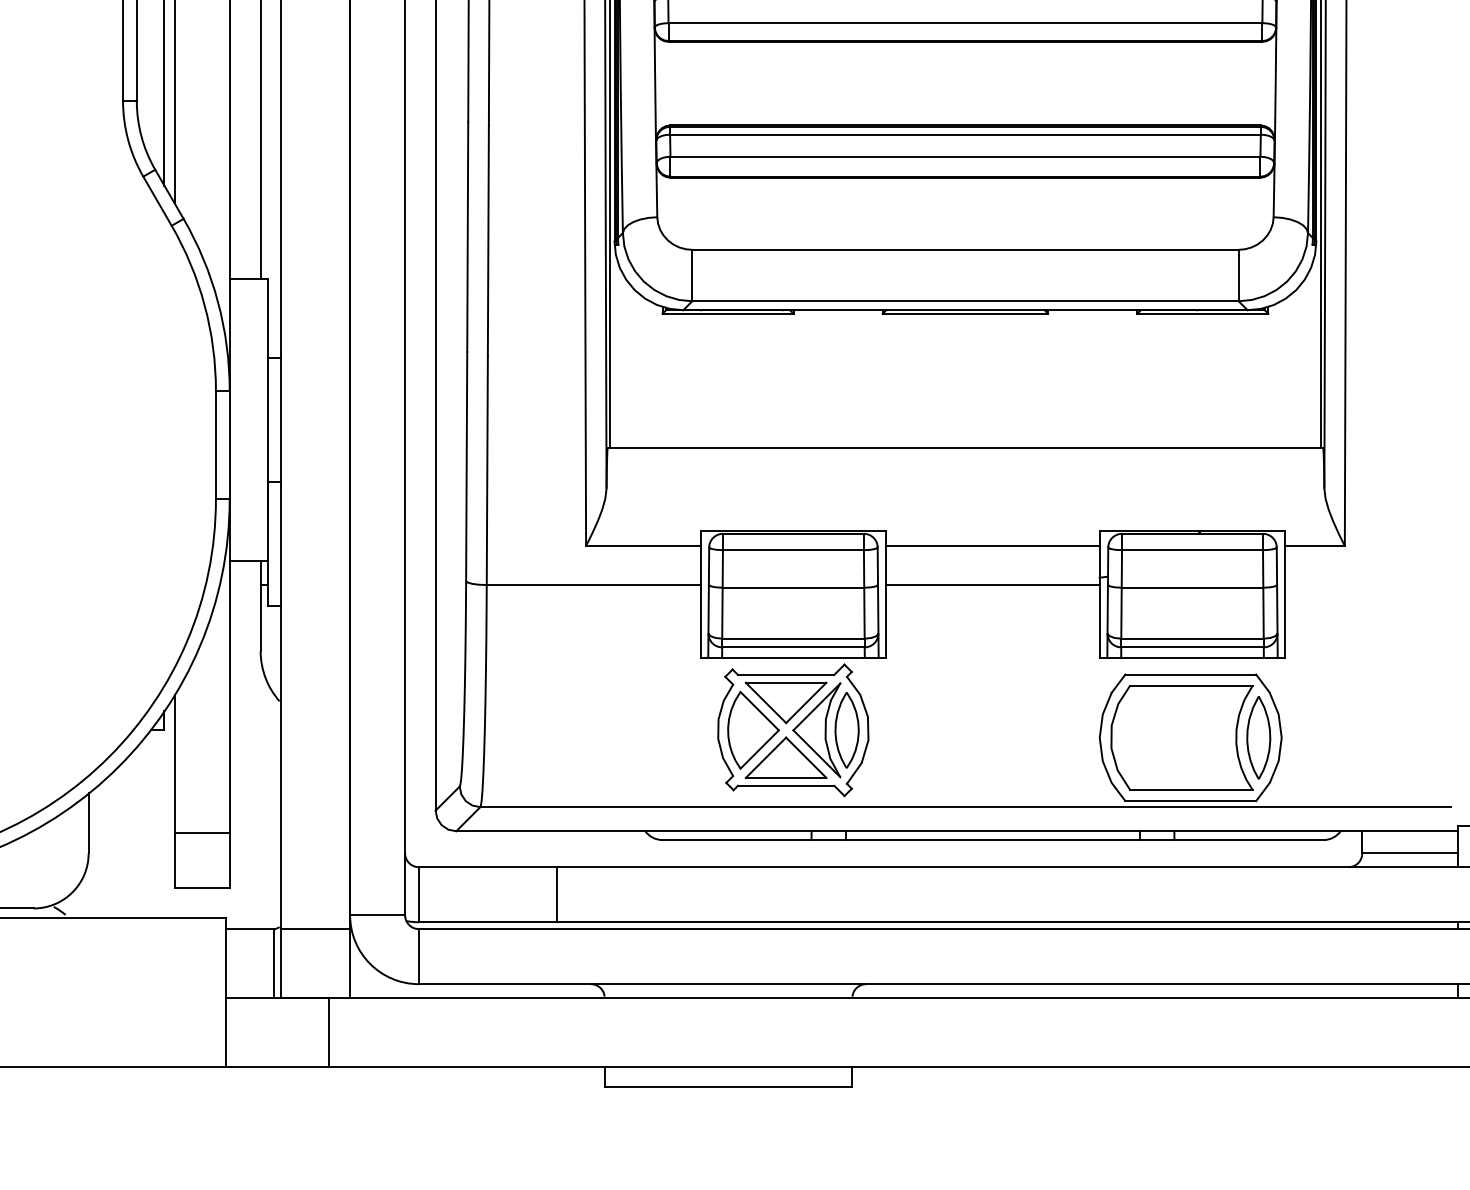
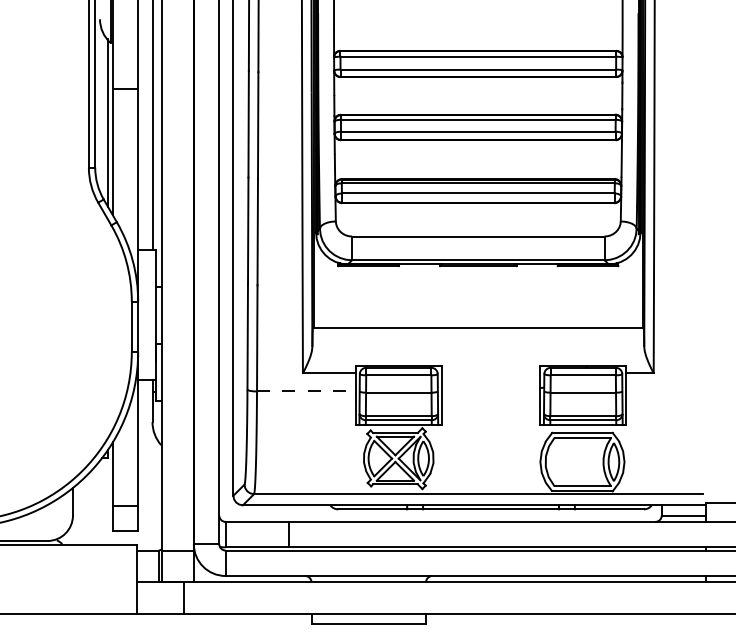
line: (991, 546) -> (490, 373), removed
line: (593, 585) -> (306, 391), solid -> dashed
line: (991, 585) -> (490, 391), removed

